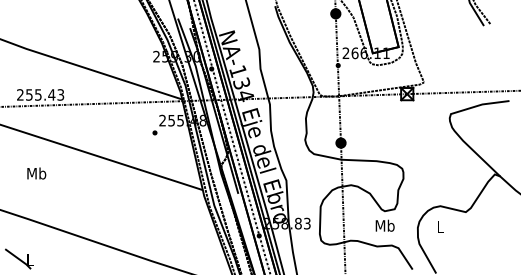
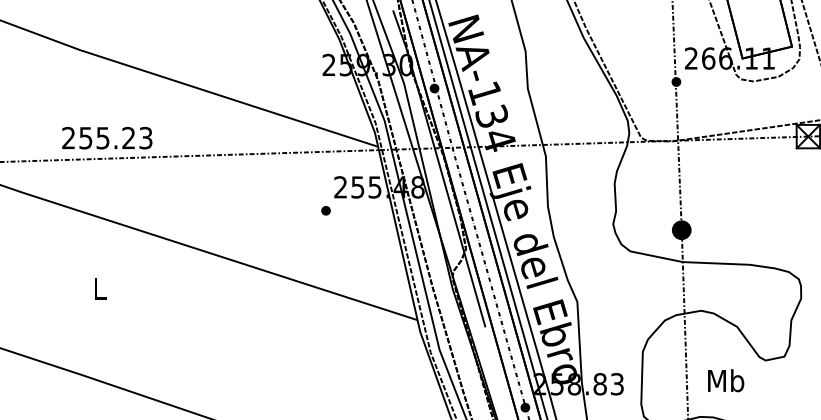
text: (51, 94) -> (128, 137), 255.43 -> 255.23
text: (36, 173) -> (99, 288), Mb -> L
text: (384, 225) -> (724, 380), moved

